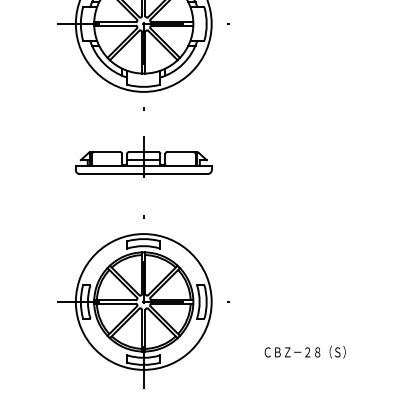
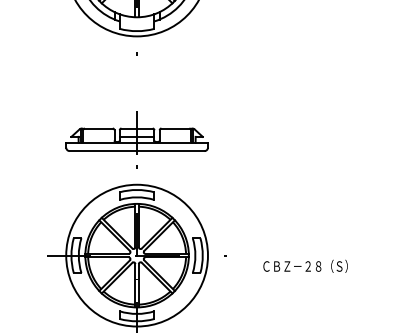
part: (143, 156) -> (136, 133), moved
text: (304, 352) -> (304, 266), moved

